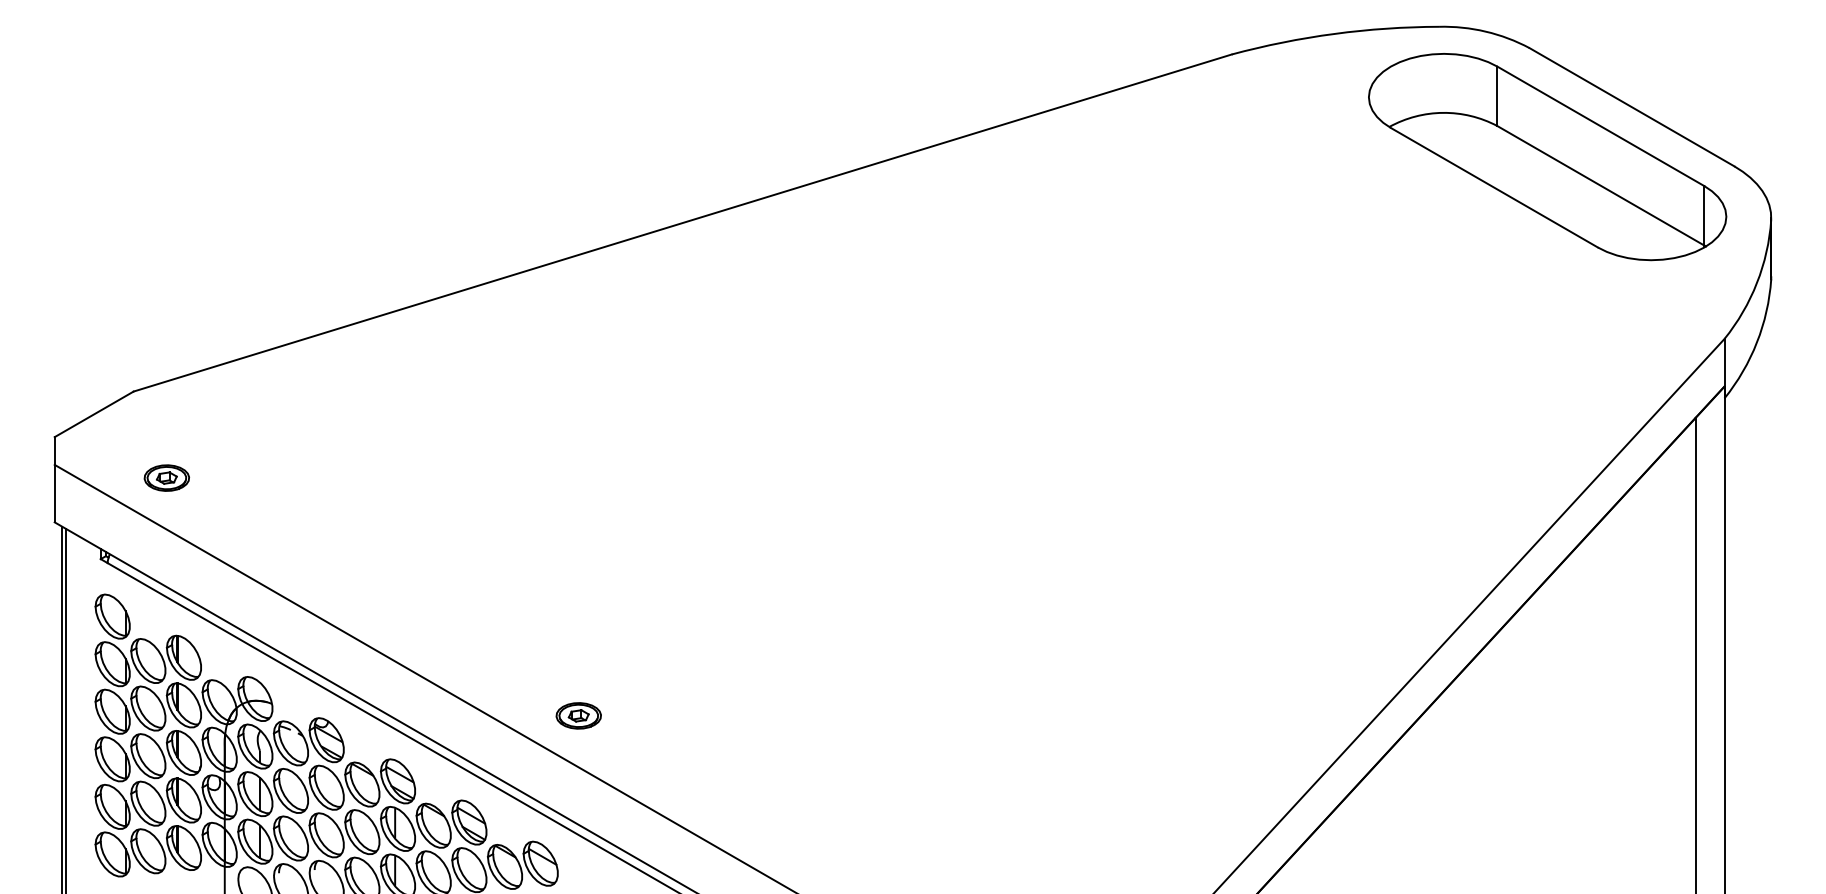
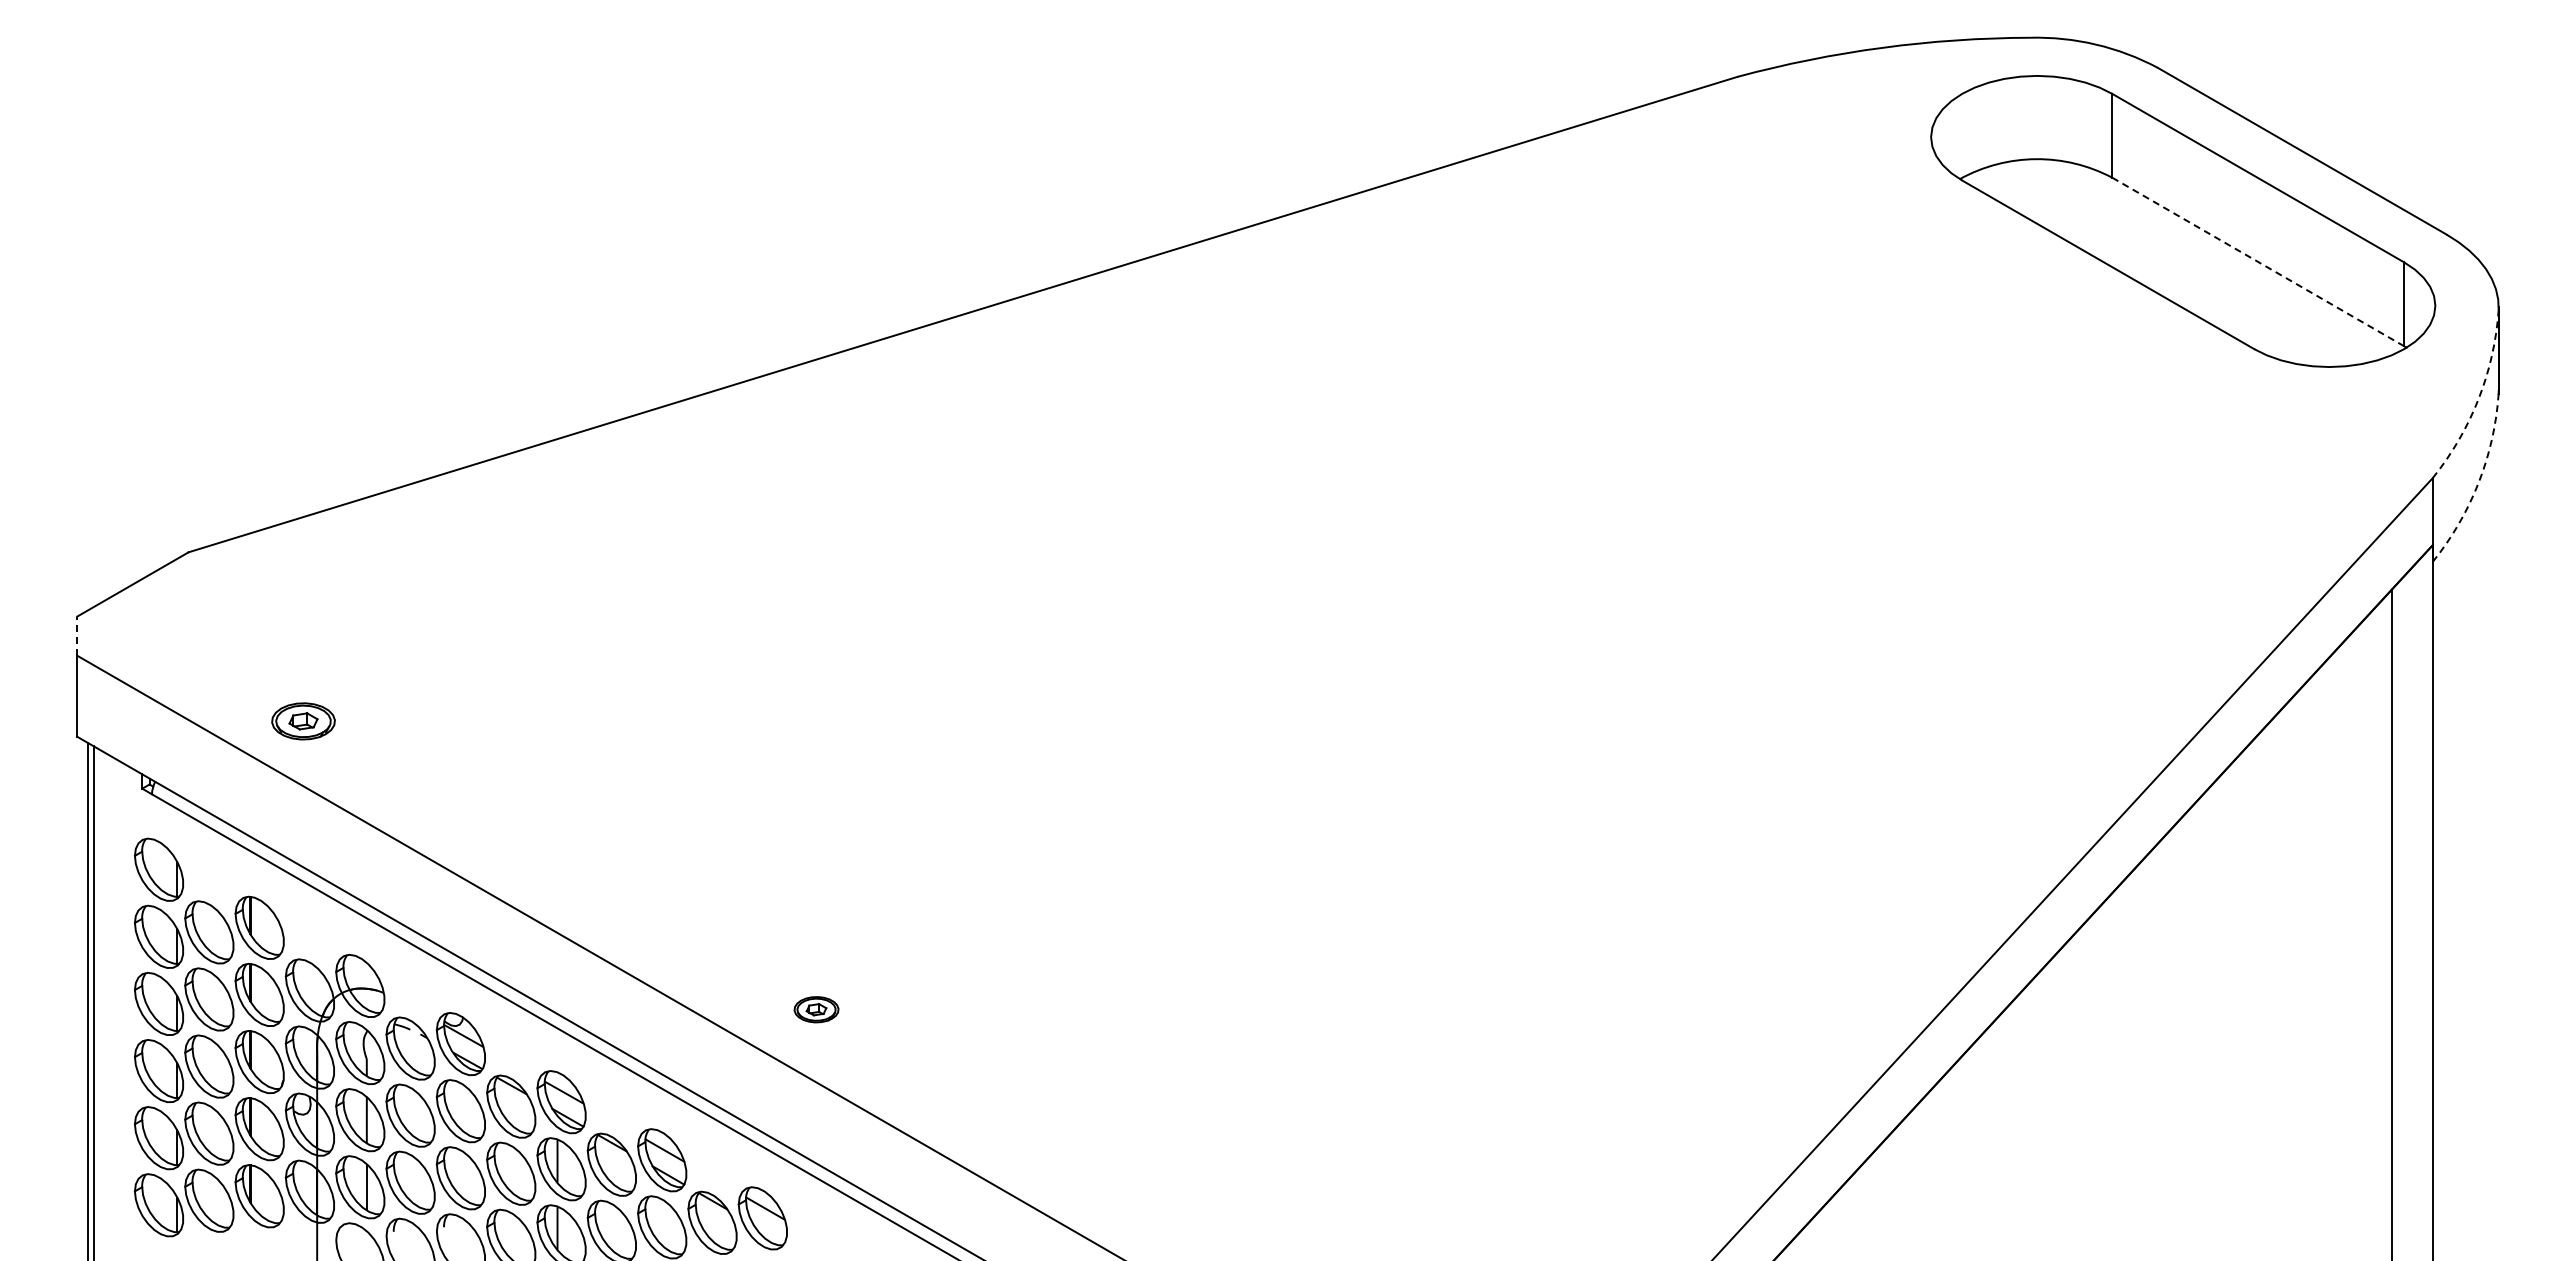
line: (1600, 186) -> (2258, 262), solid -> dashed
arc: (1756, 283) -> (2478, 399), solid -> dashed
arc: (1756, 342) -> (2478, 483), solid -> dashed
line: (54, 451) -> (77, 636), solid -> dashed
part: (166, 478) -> (303, 721), moved
part: (578, 715) -> (816, 1009), size x0.7

